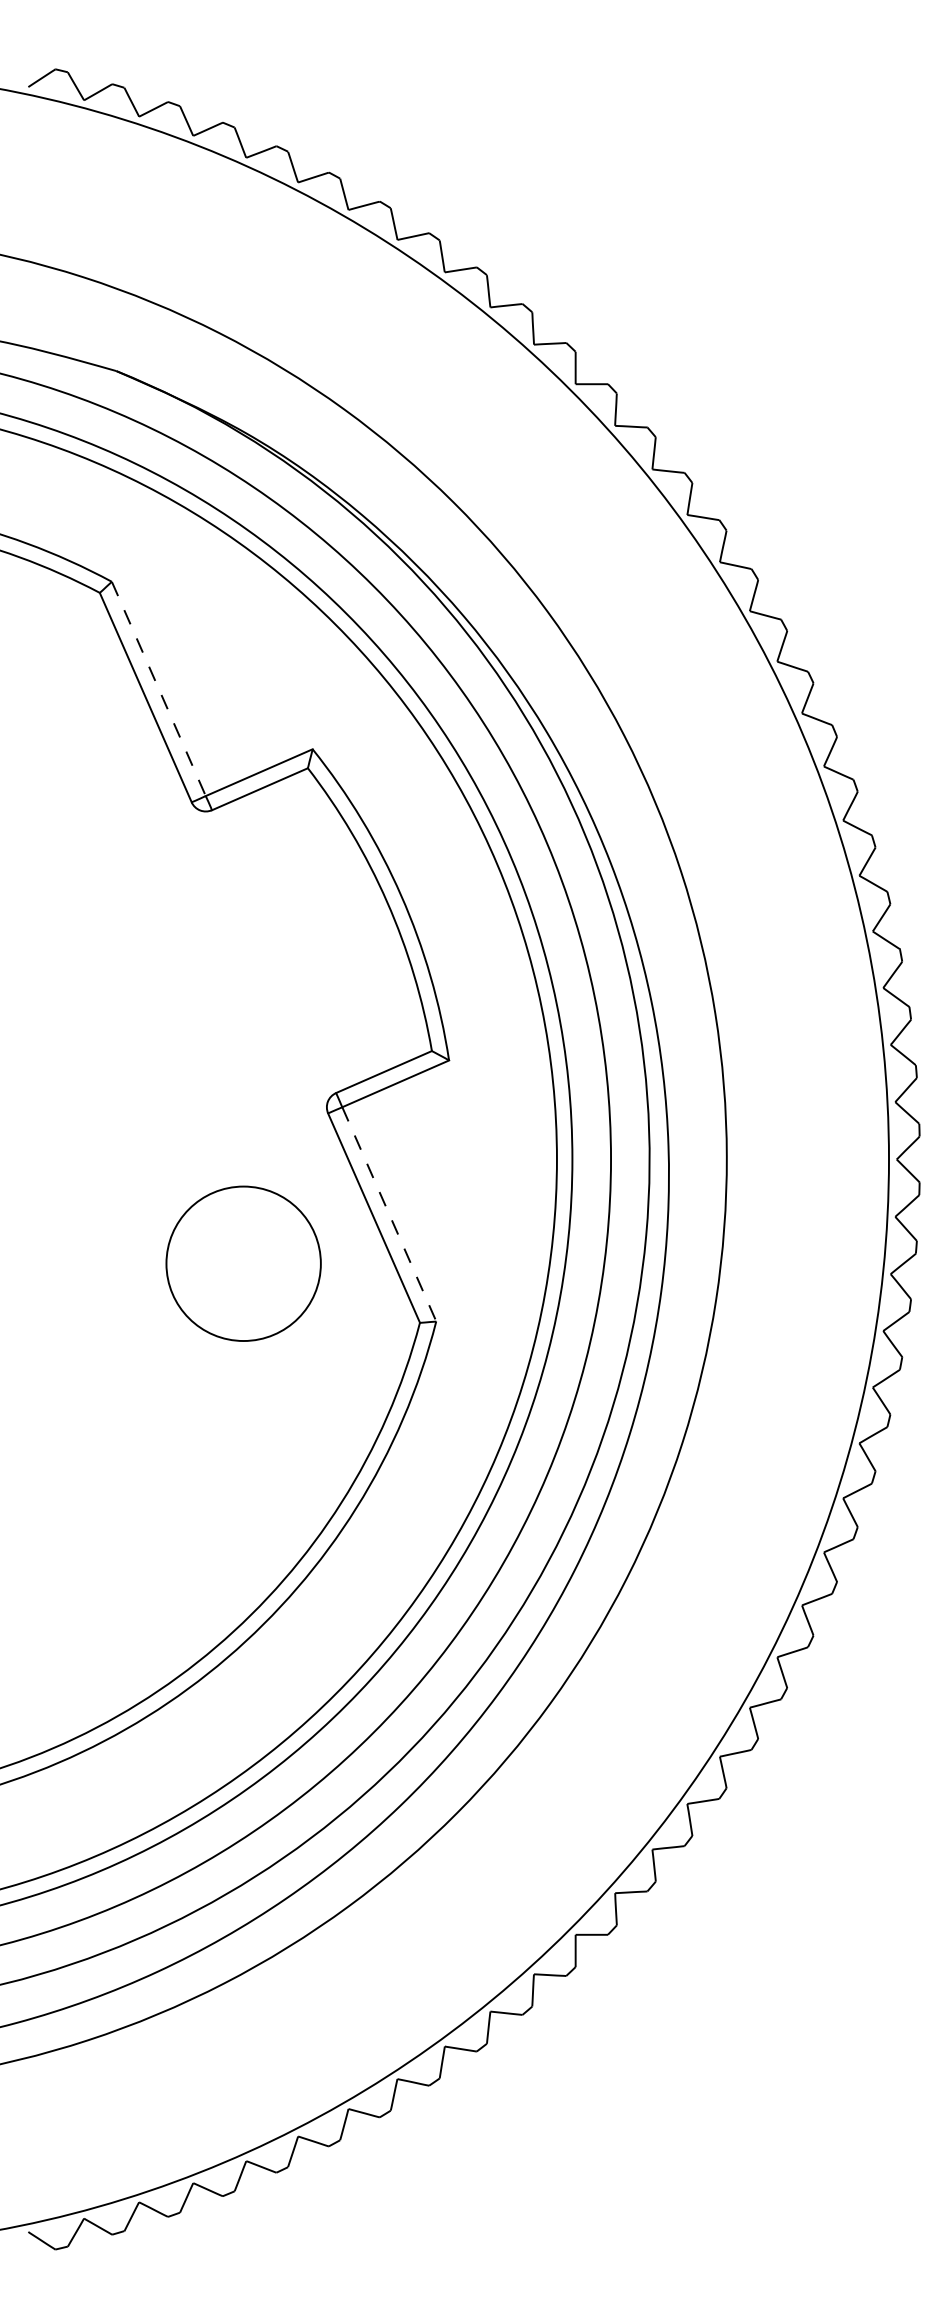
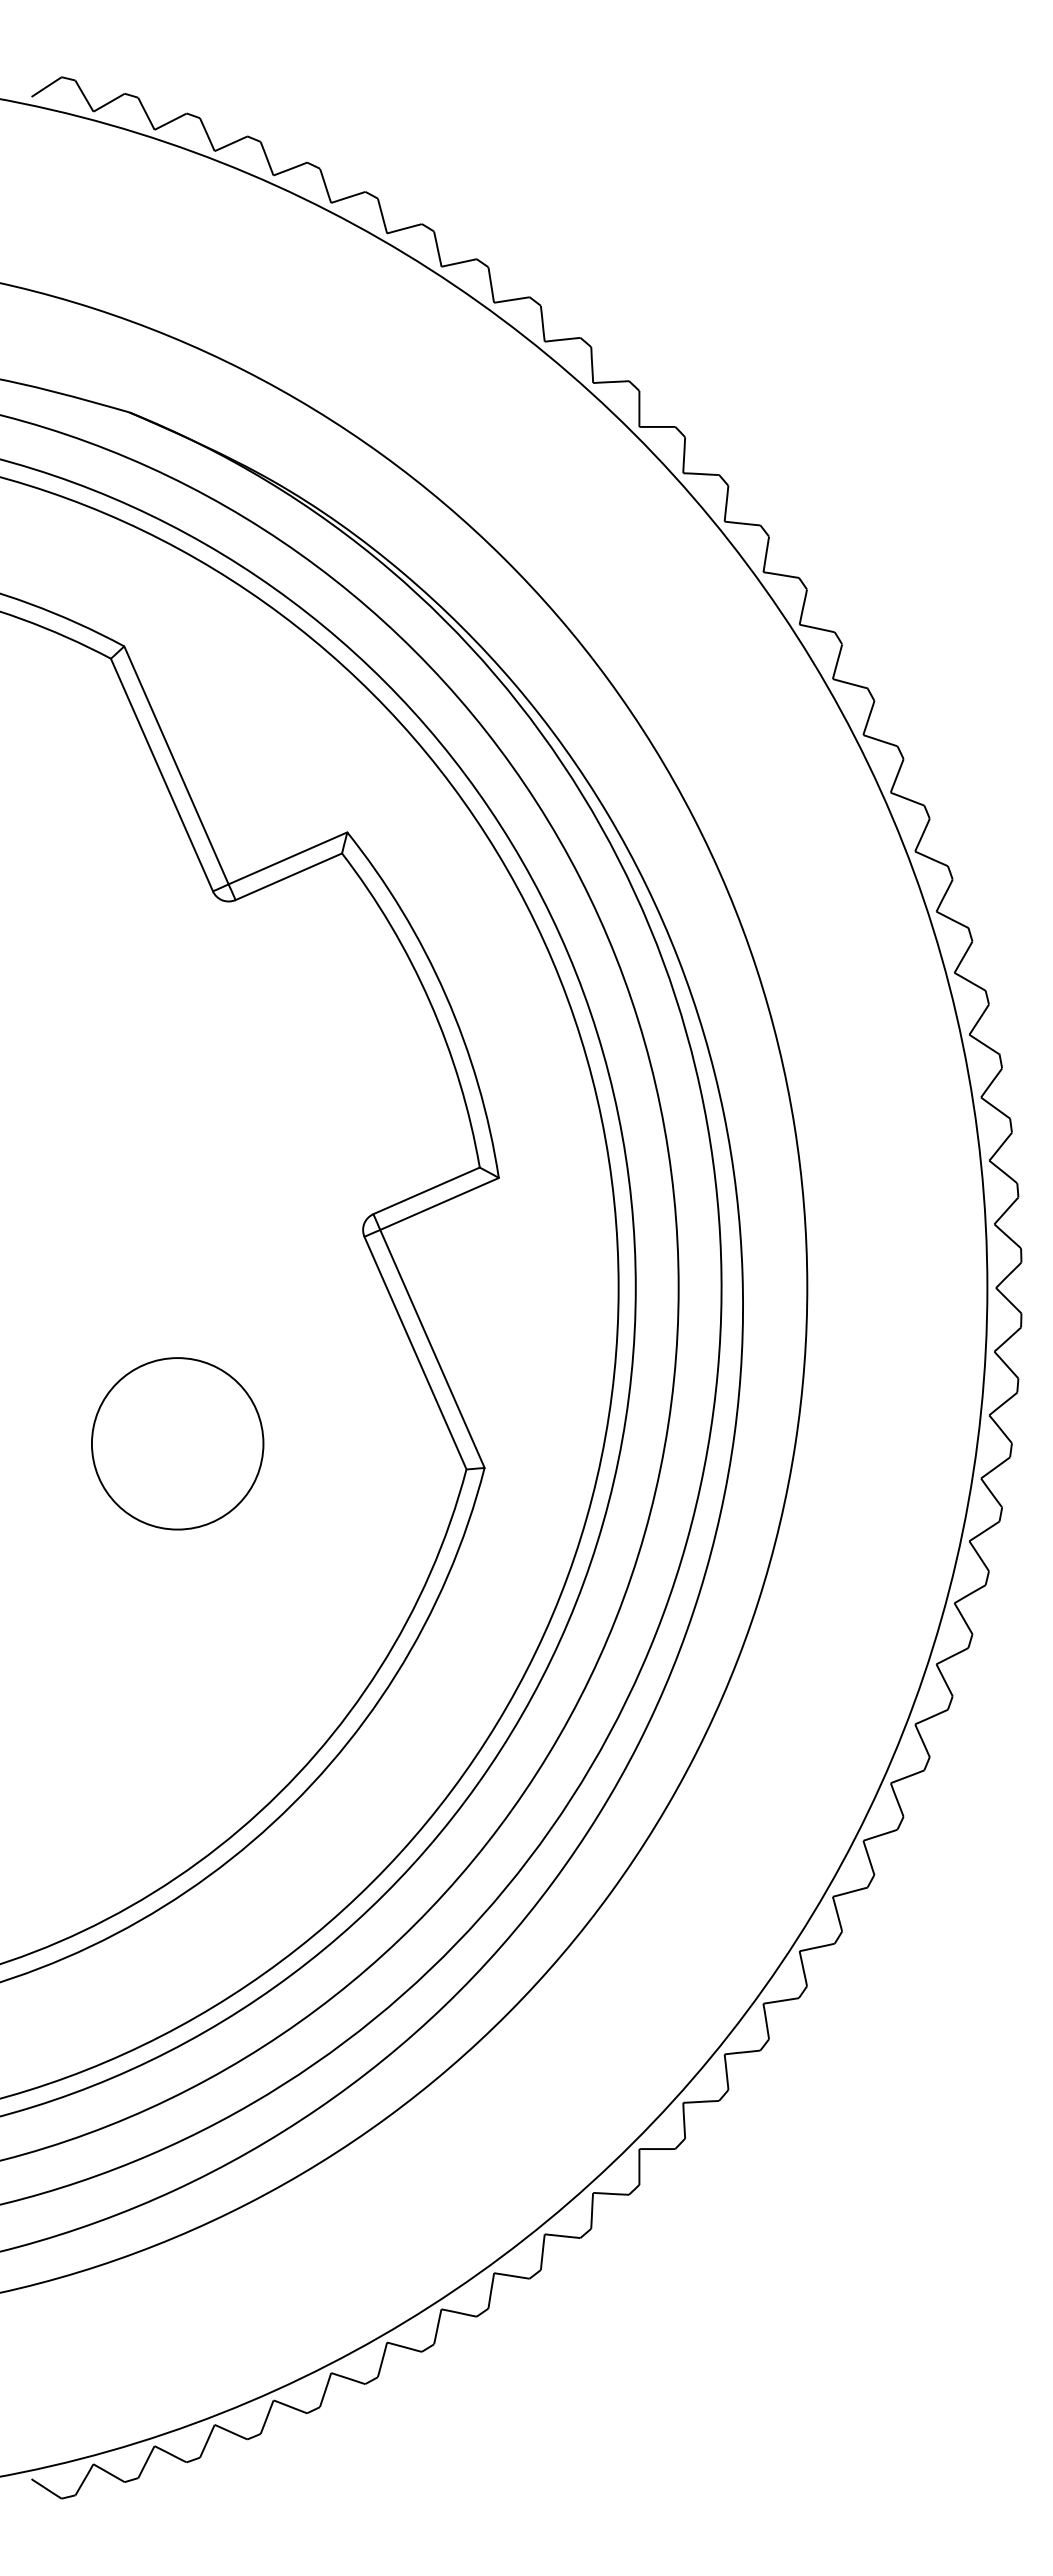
line: (158, 689) -> (176, 765), dashed -> solid
line: (389, 1213) -> (432, 1348), dashed -> solid
circle: (243, 1263) -> (177, 1443), moved

